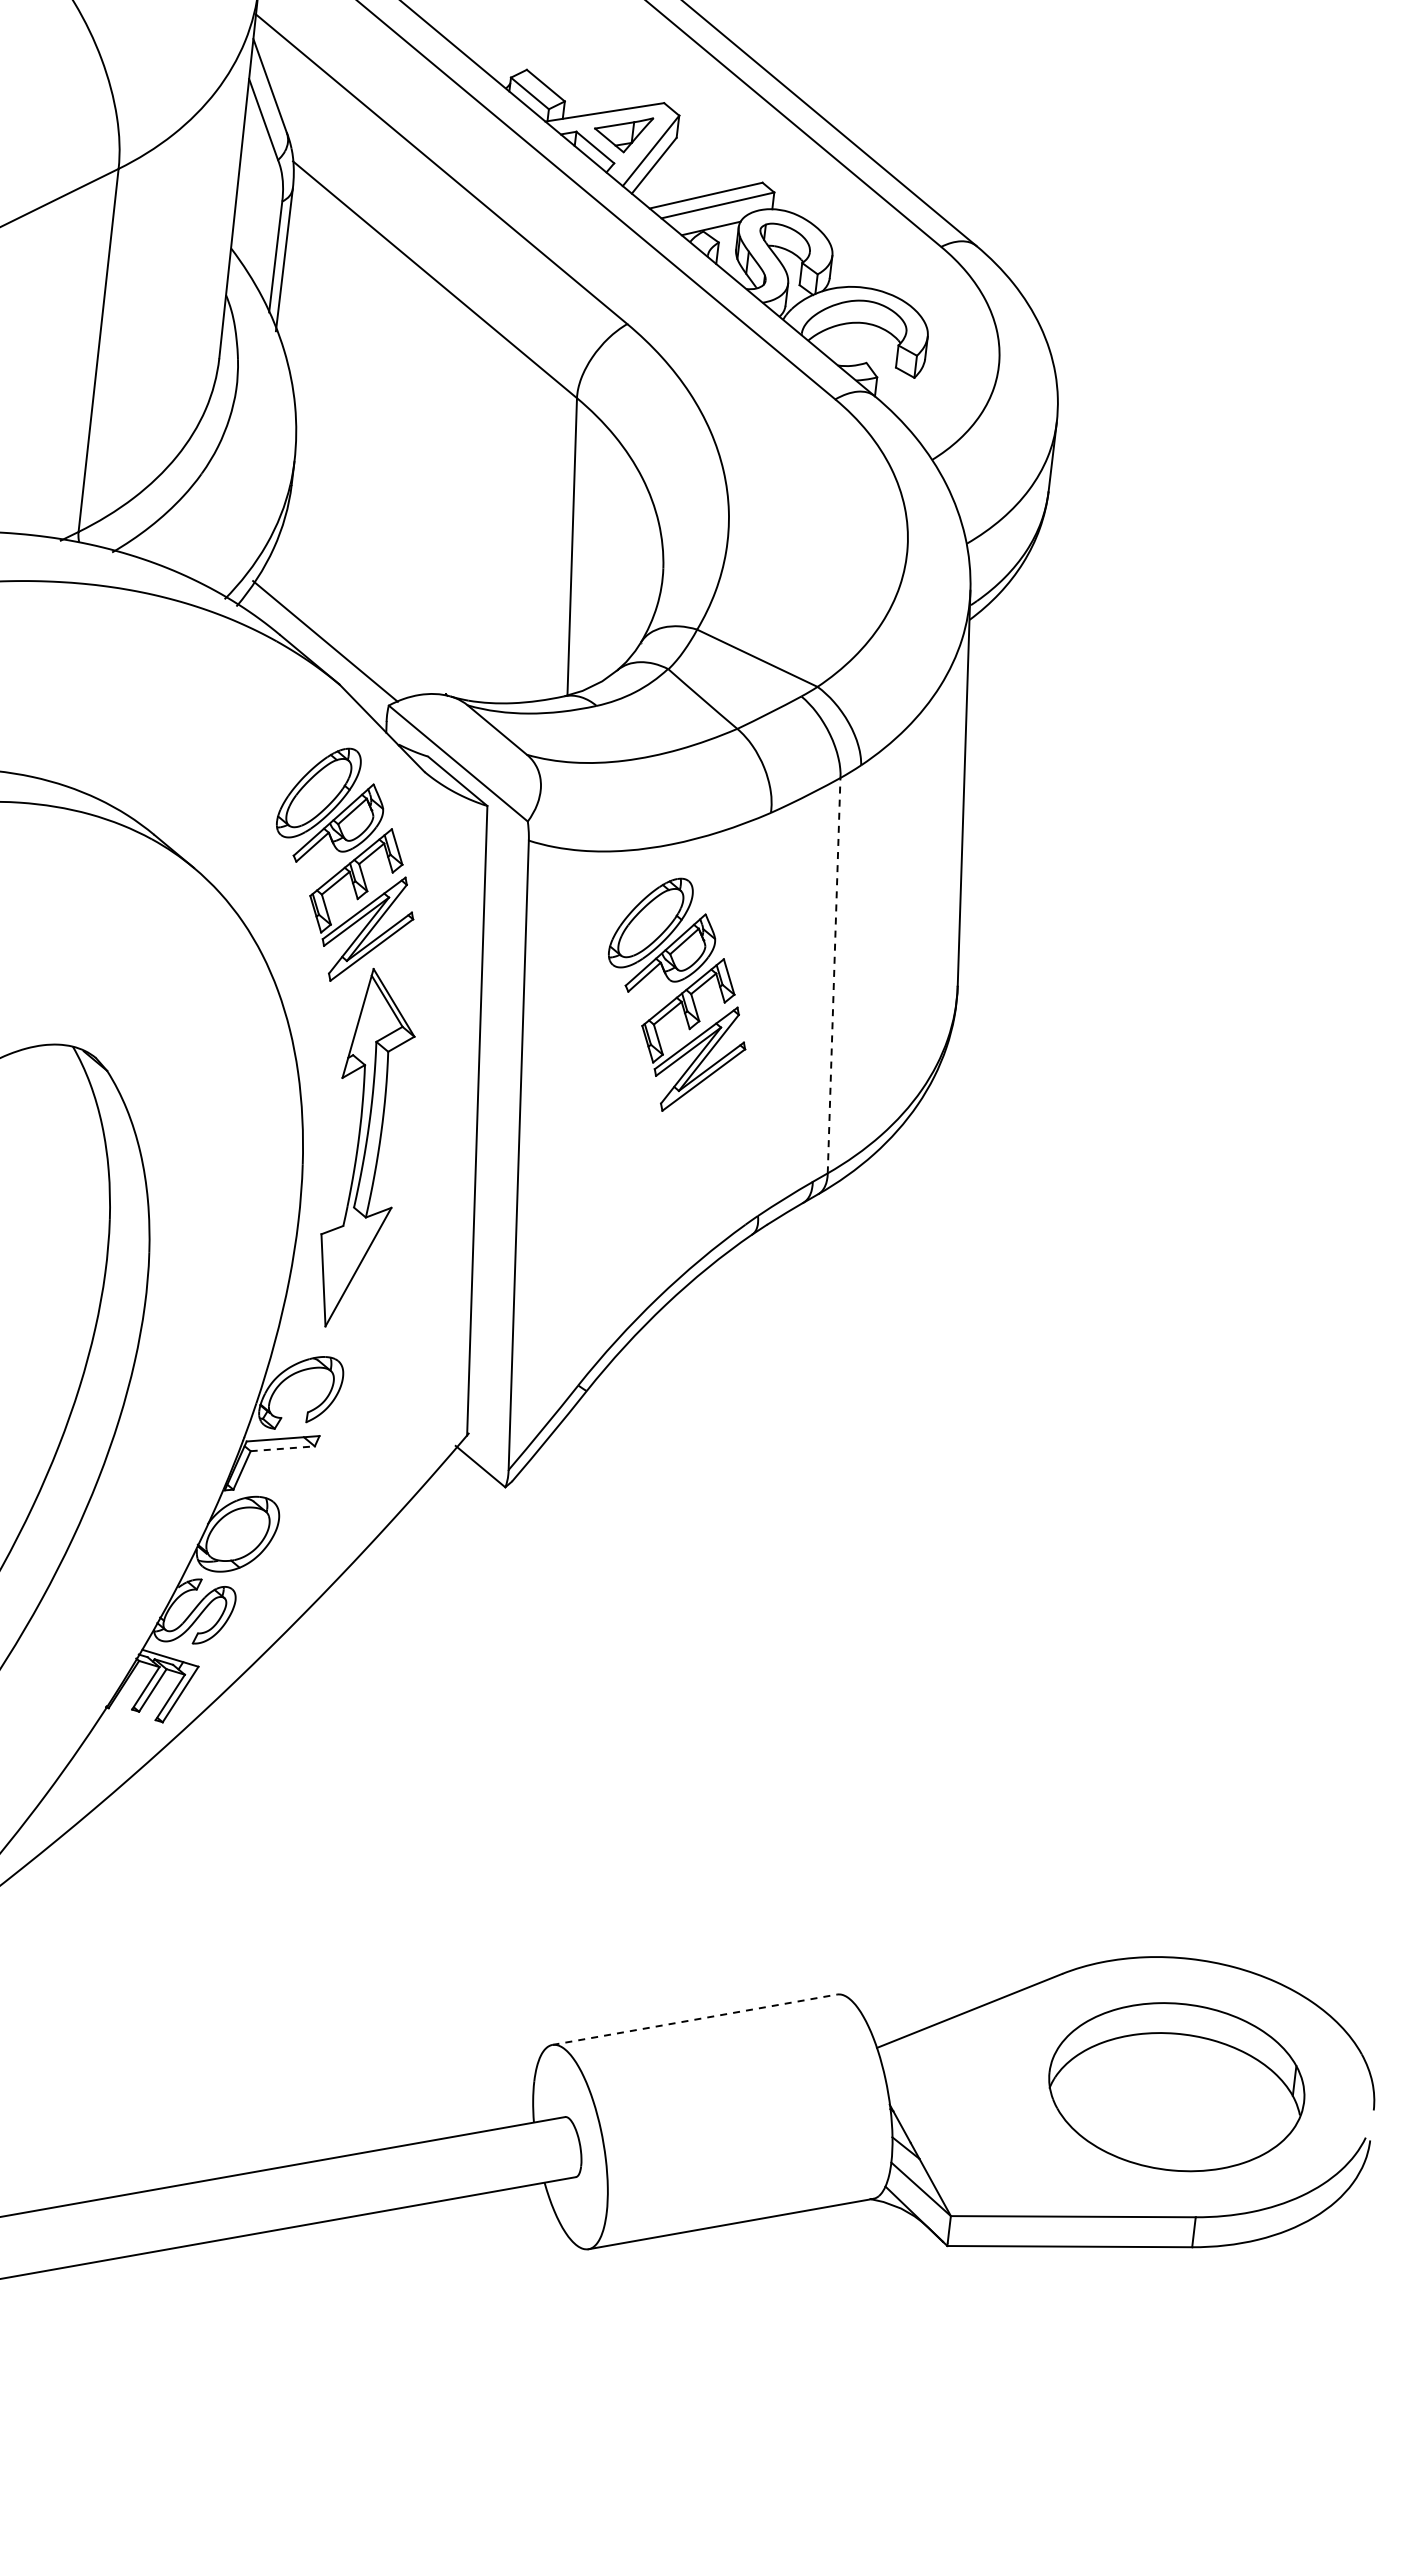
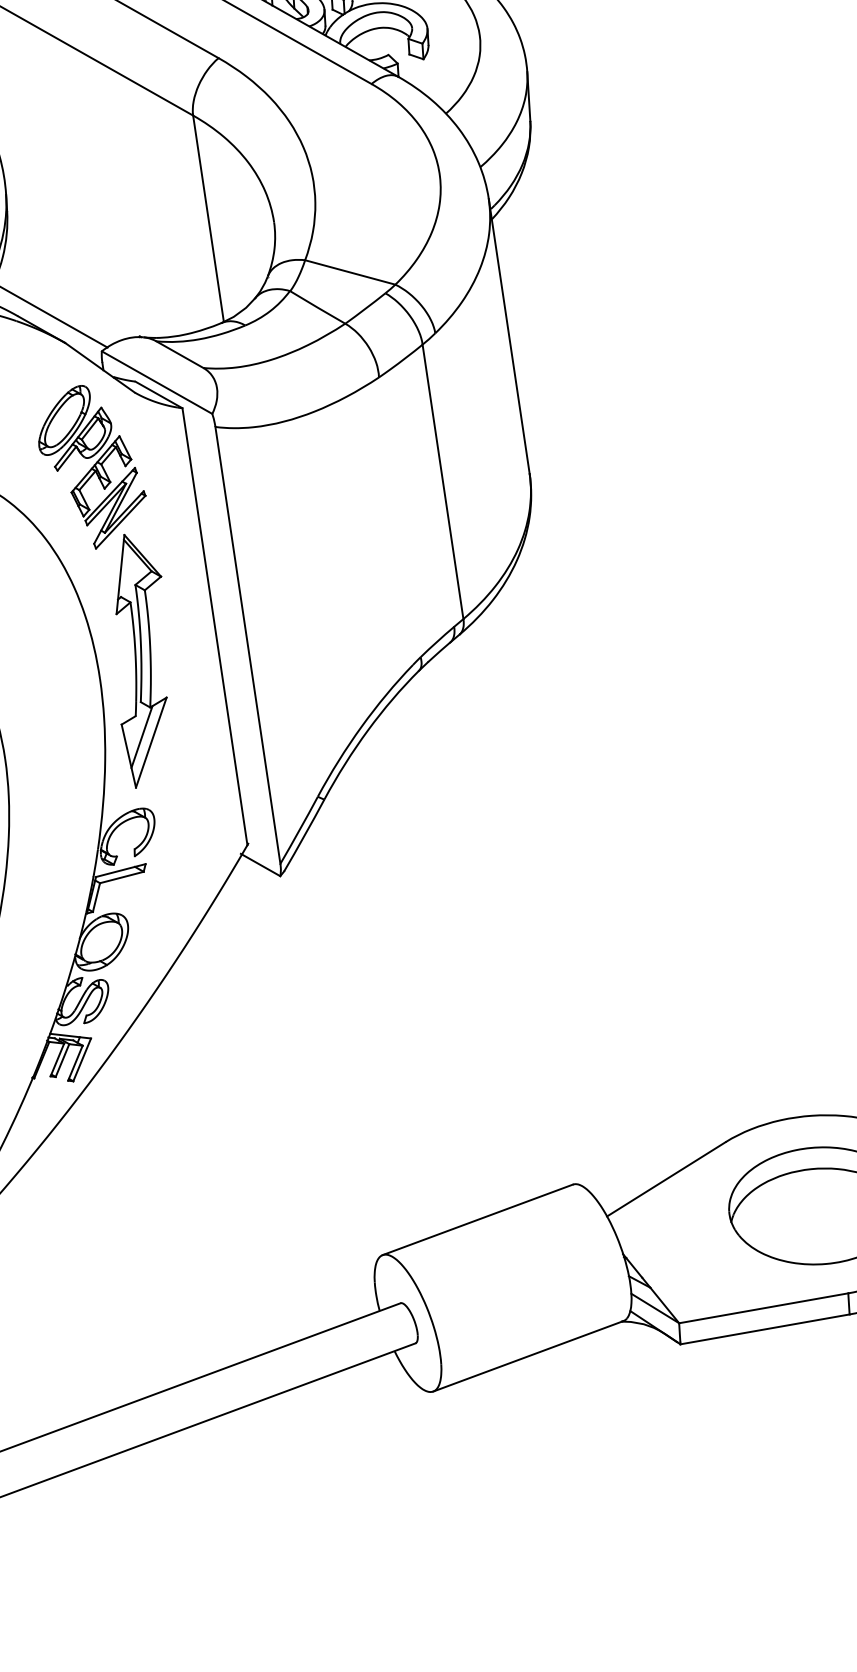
line: (834, 975) -> (443, 481), dashed -> solid
part: (677, 994) -> (337, 514), removed
line: (346, 1256) -> (141, 736), added
line: (283, 1448) -> (122, 877), dashed -> solid
line: (694, 2019) -> (477, 1219), dashed -> solid

